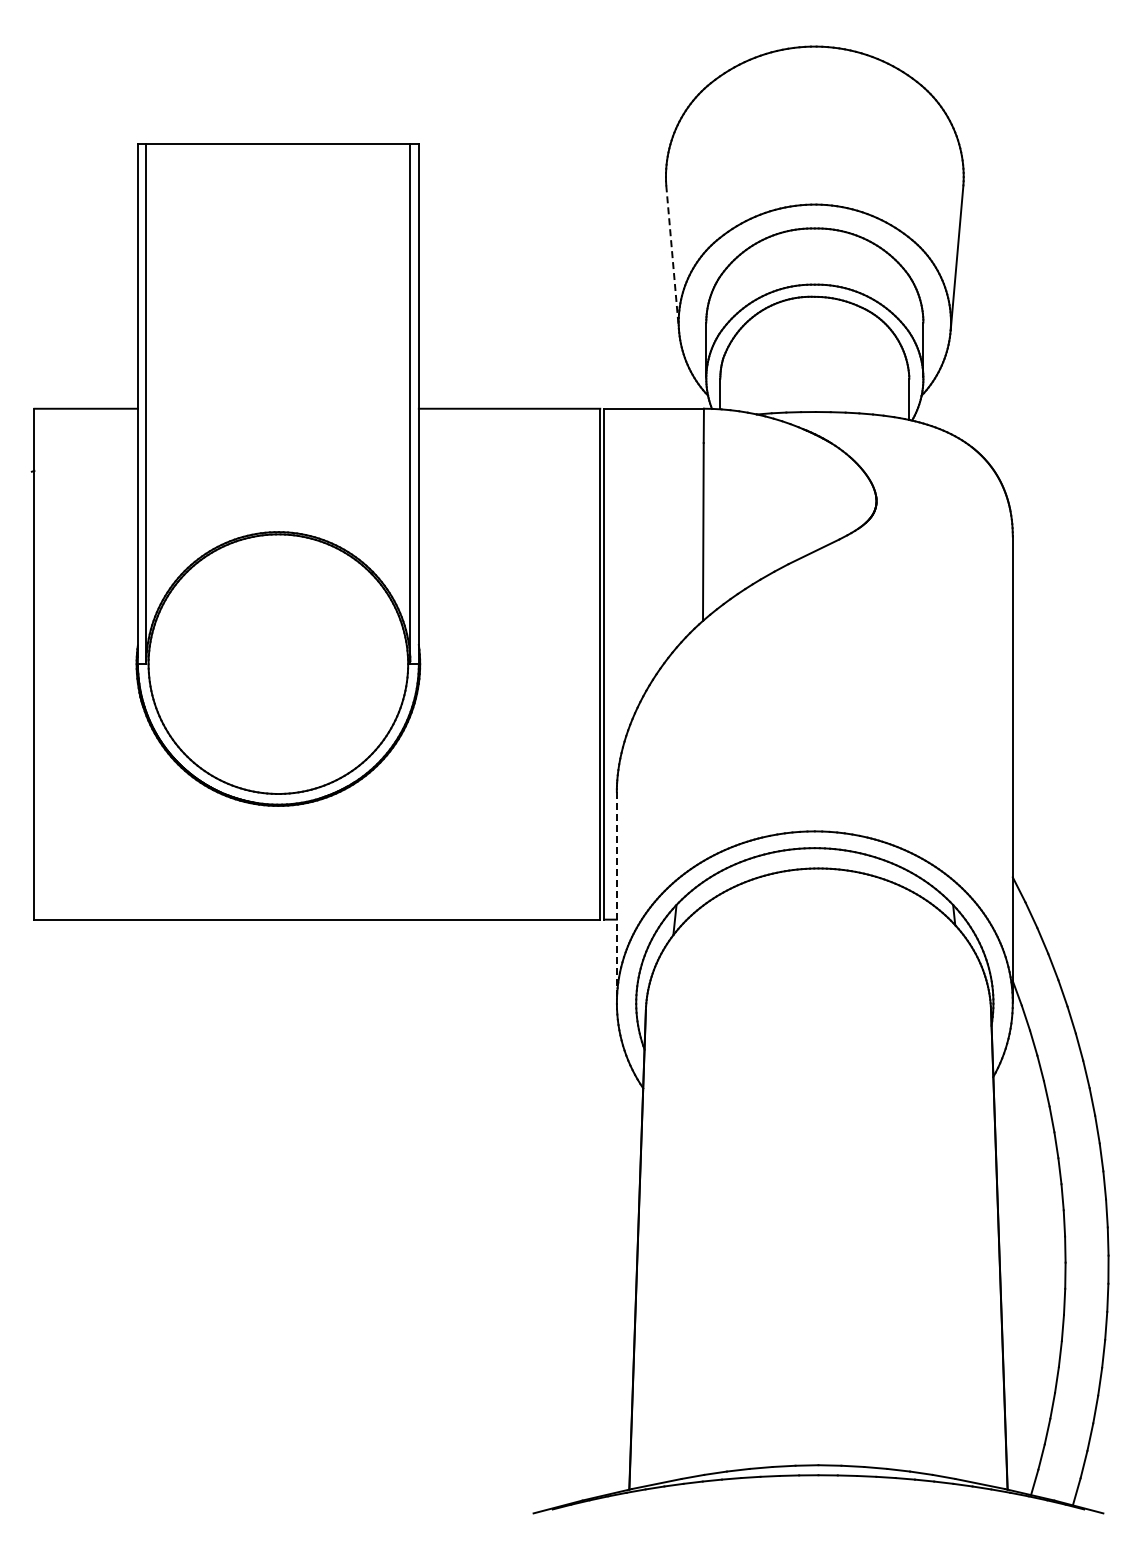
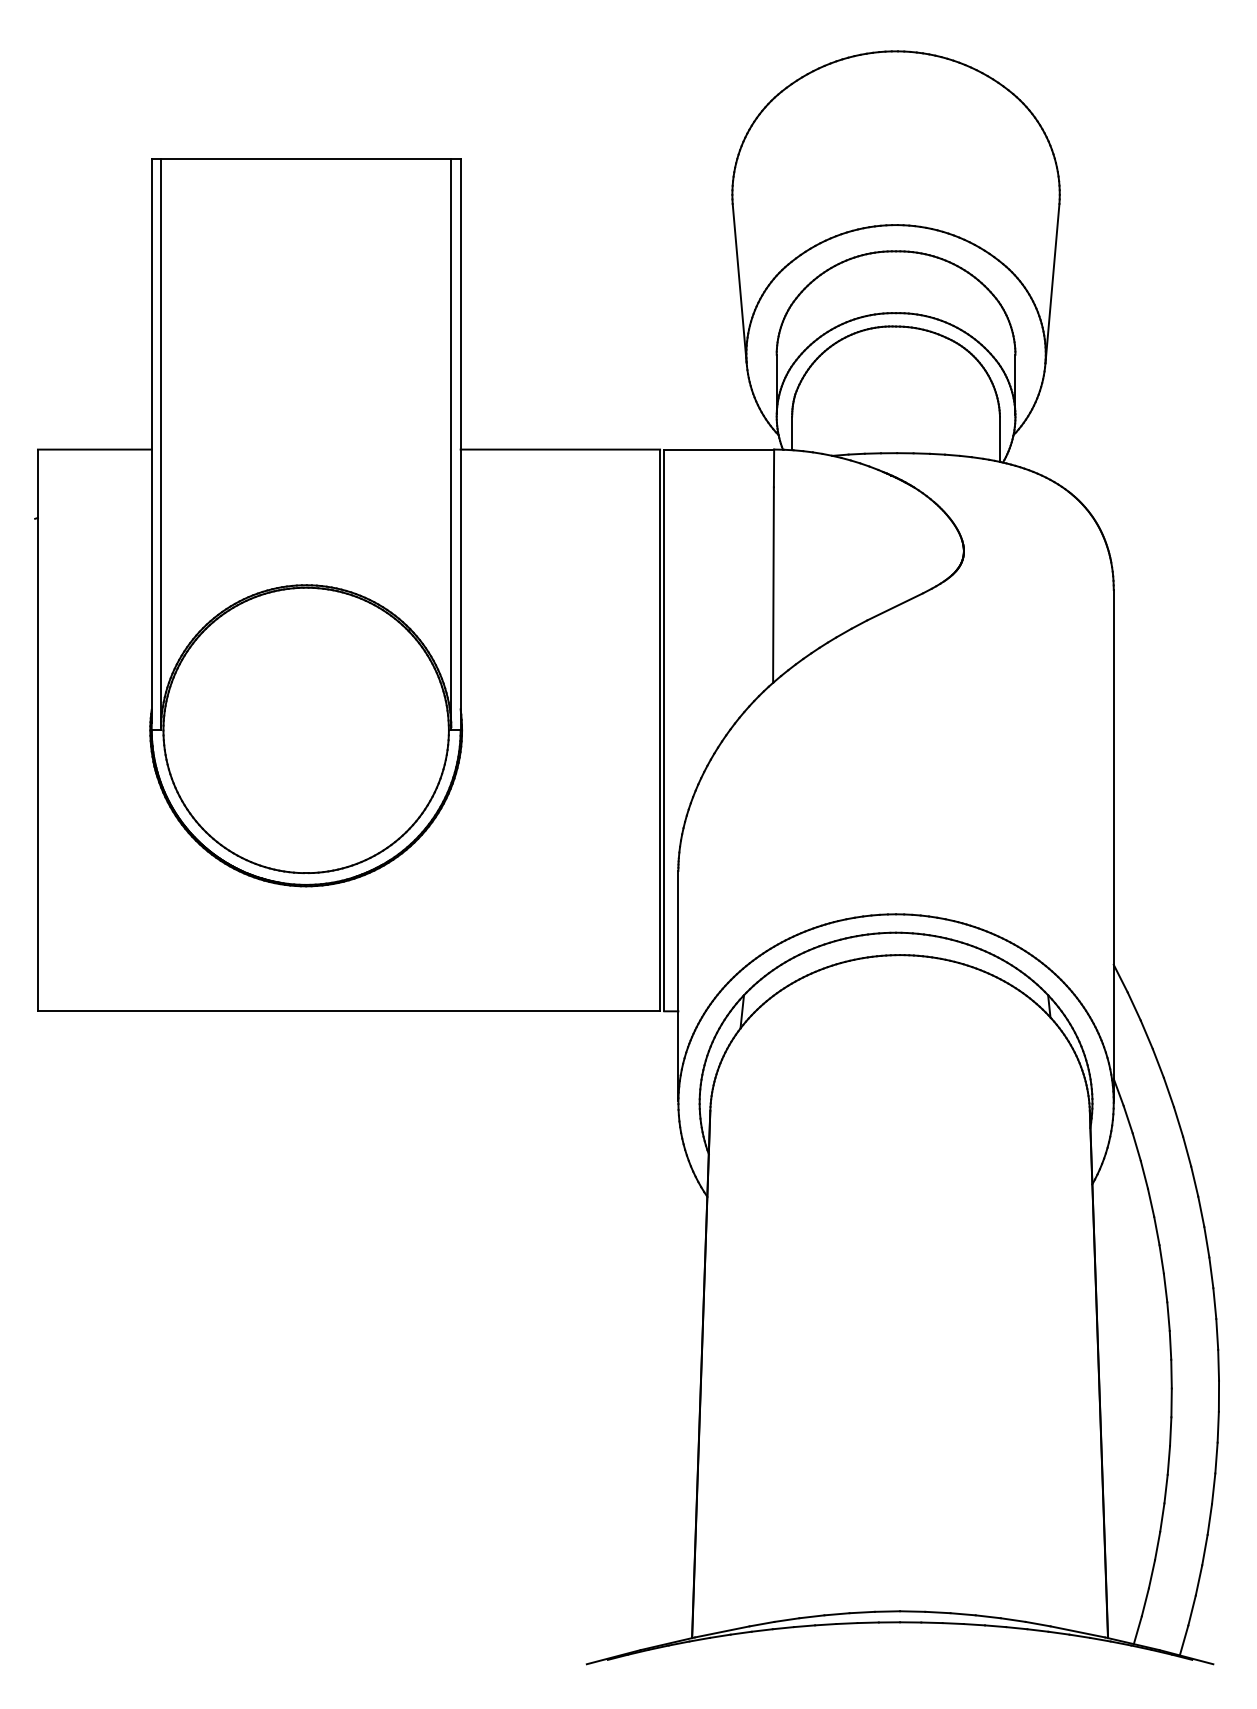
line: (672, 257) -> (739, 283), dashed -> solid
line: (616, 896) -> (677, 985), dashed -> solid

